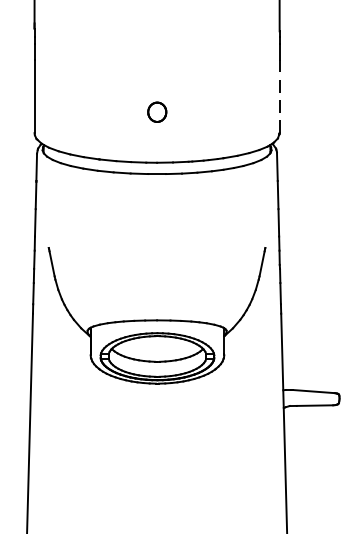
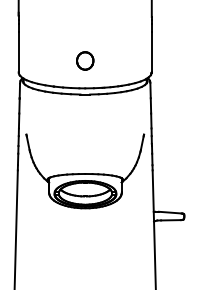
line: (279, 96) -> (151, 52), dashed -> solid
part: (157, 111) -> (85, 60), size x1.67

